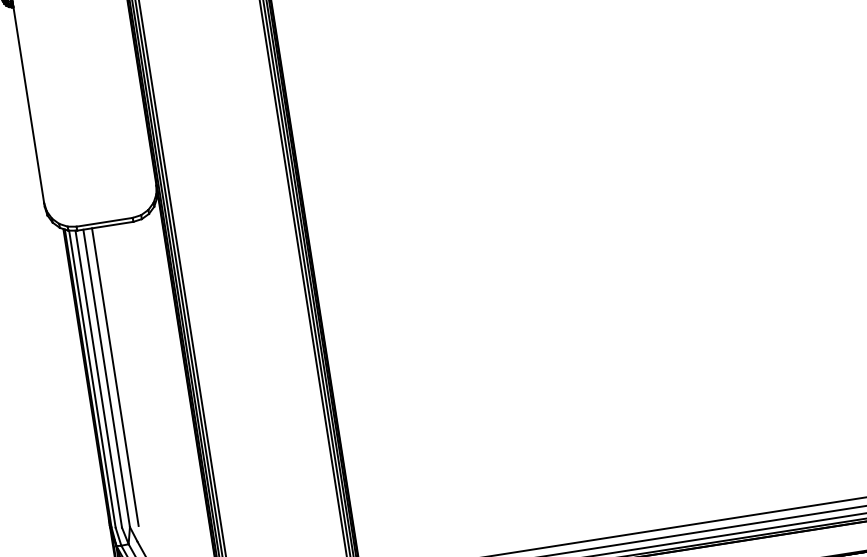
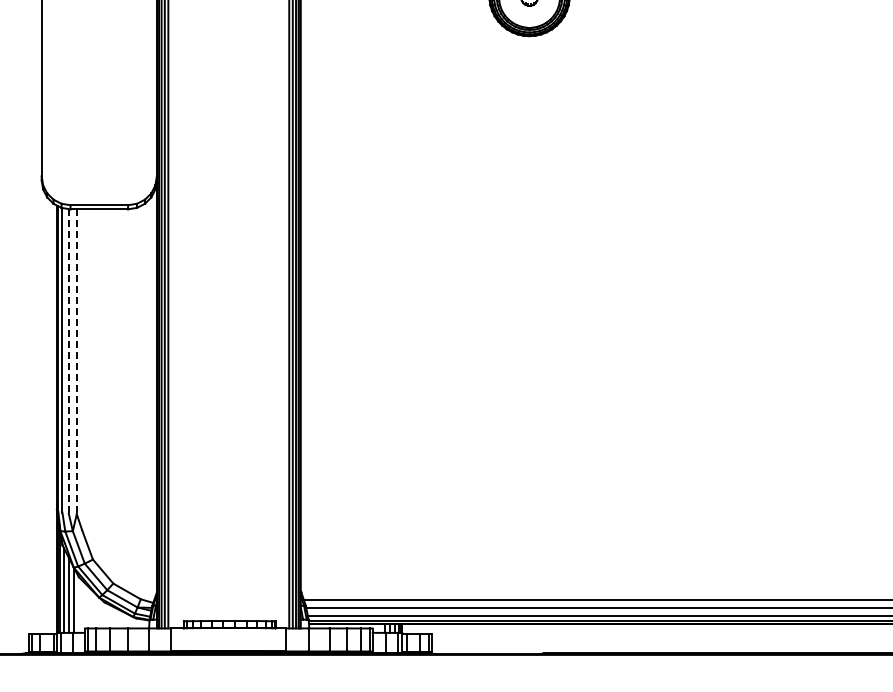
line: (115, 376) -> (85, 361), removed
line: (98, 379) -> (68, 361), solid -> dashed
line: (106, 379) -> (76, 362), solid -> dashed

